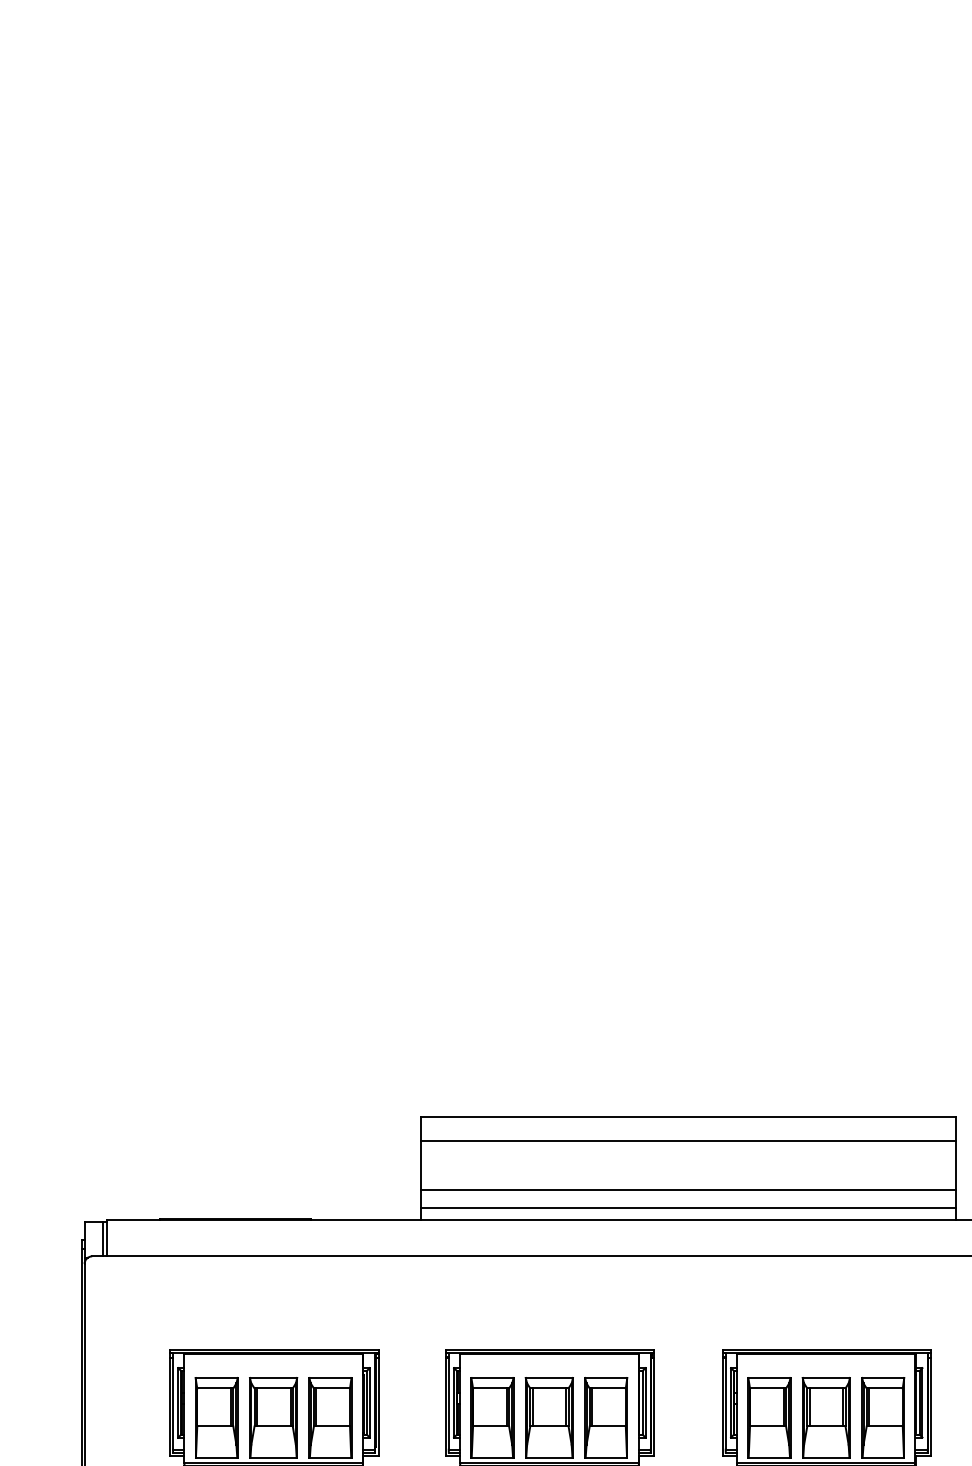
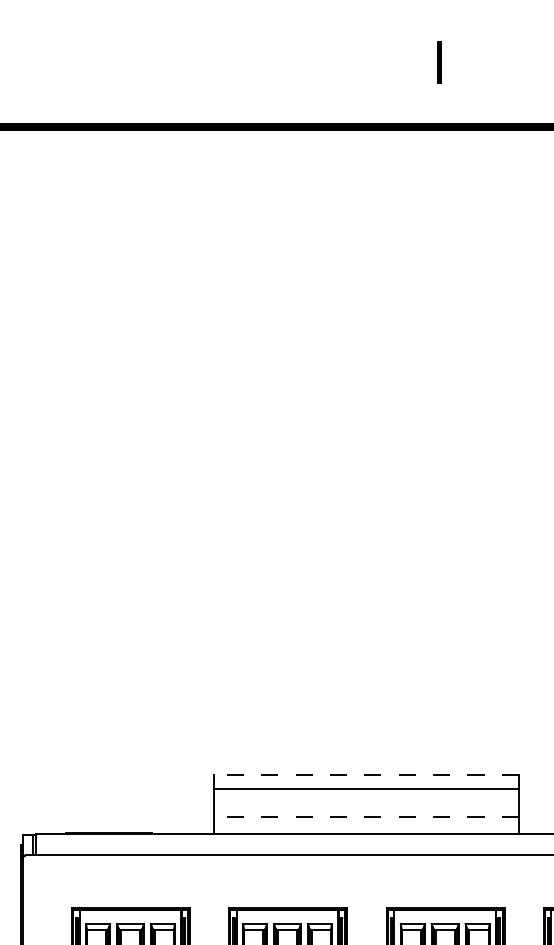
line: (688, 1117) -> (366, 775), solid -> dashed
line: (688, 1190) -> (366, 817), solid -> dashed
line: (688, 1208) -> (366, 827), removed

